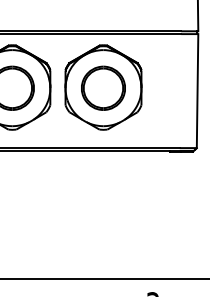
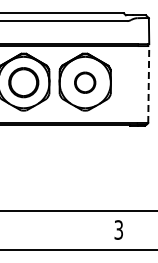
part: (102, 88) -> (84, 82), size x0.7
line: (197, 91) -> (148, 84), solid -> dashed

